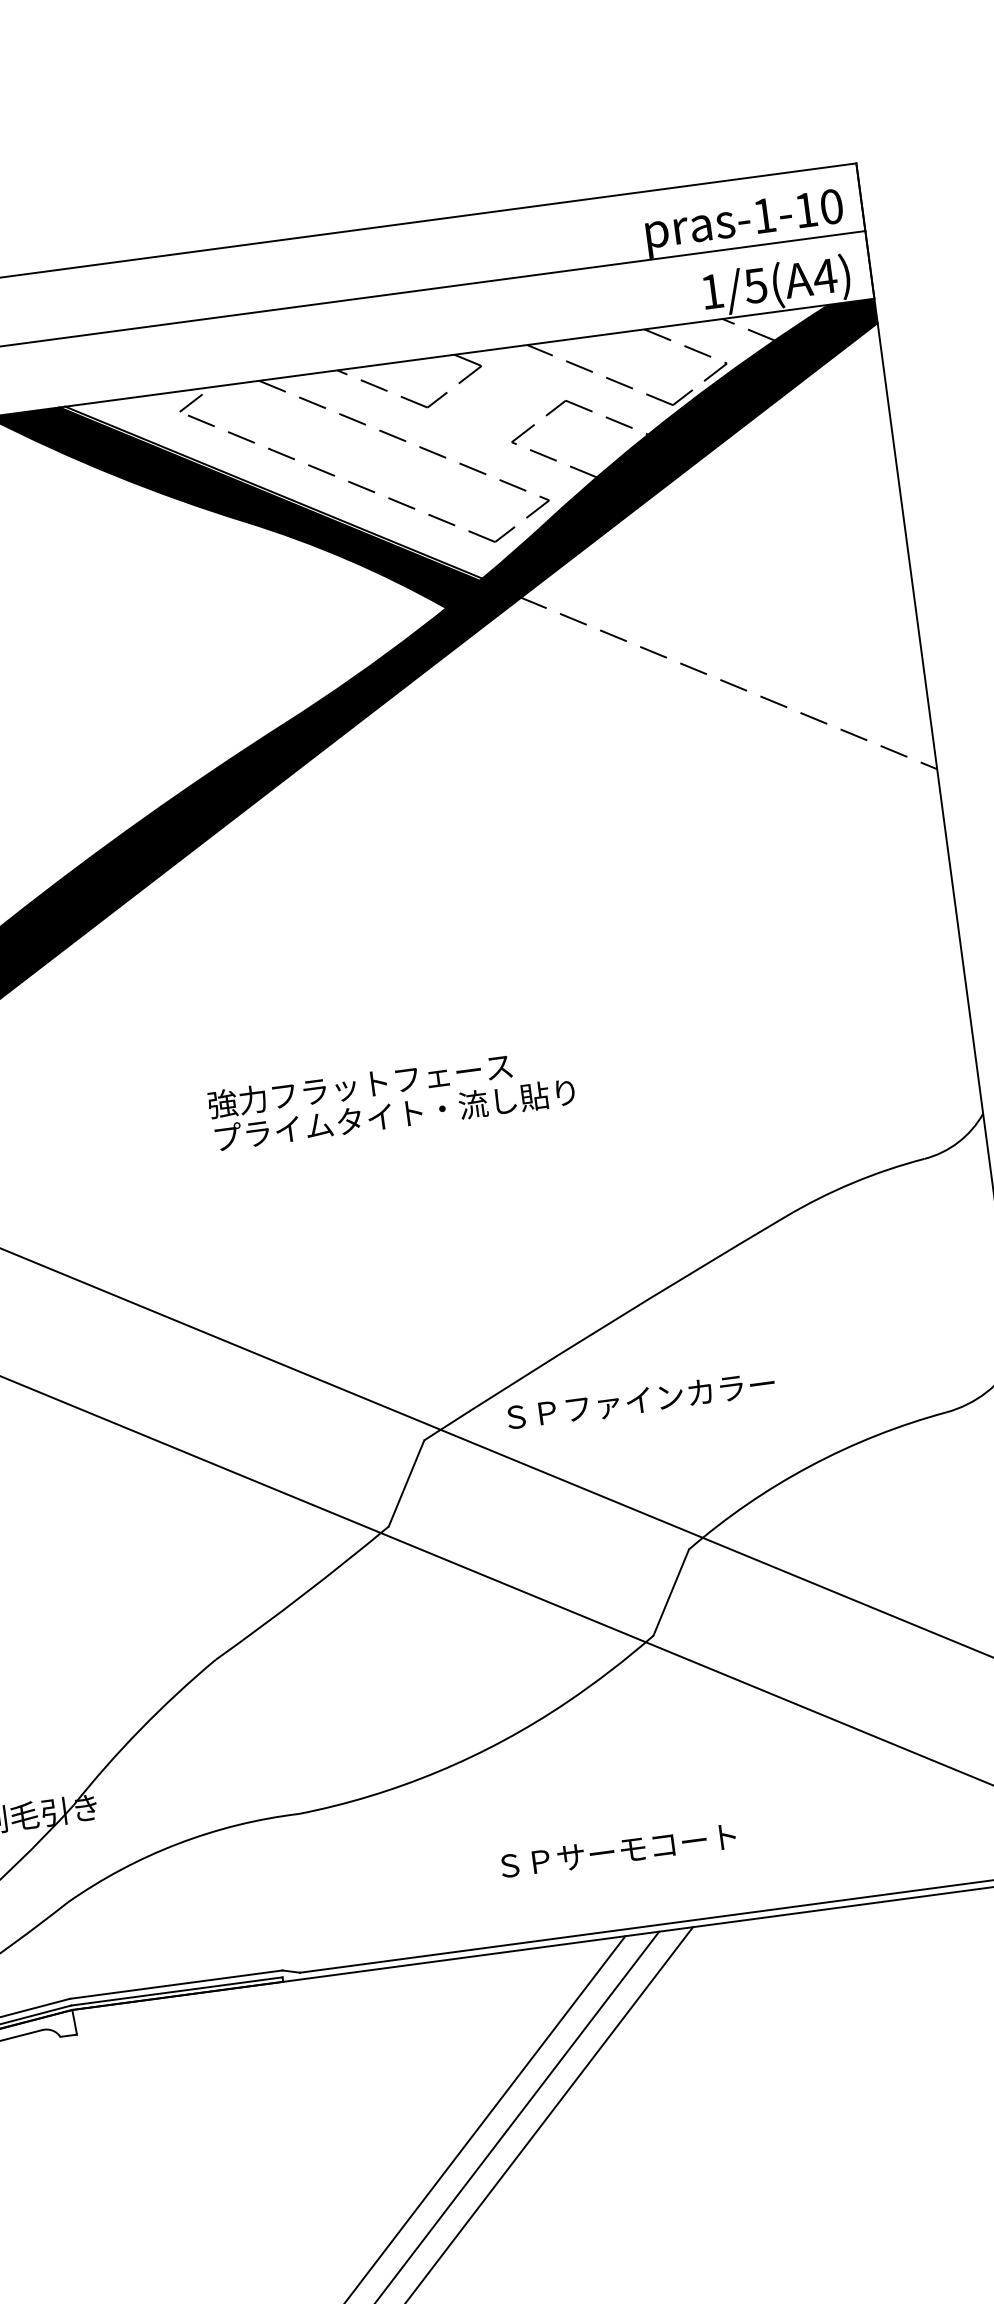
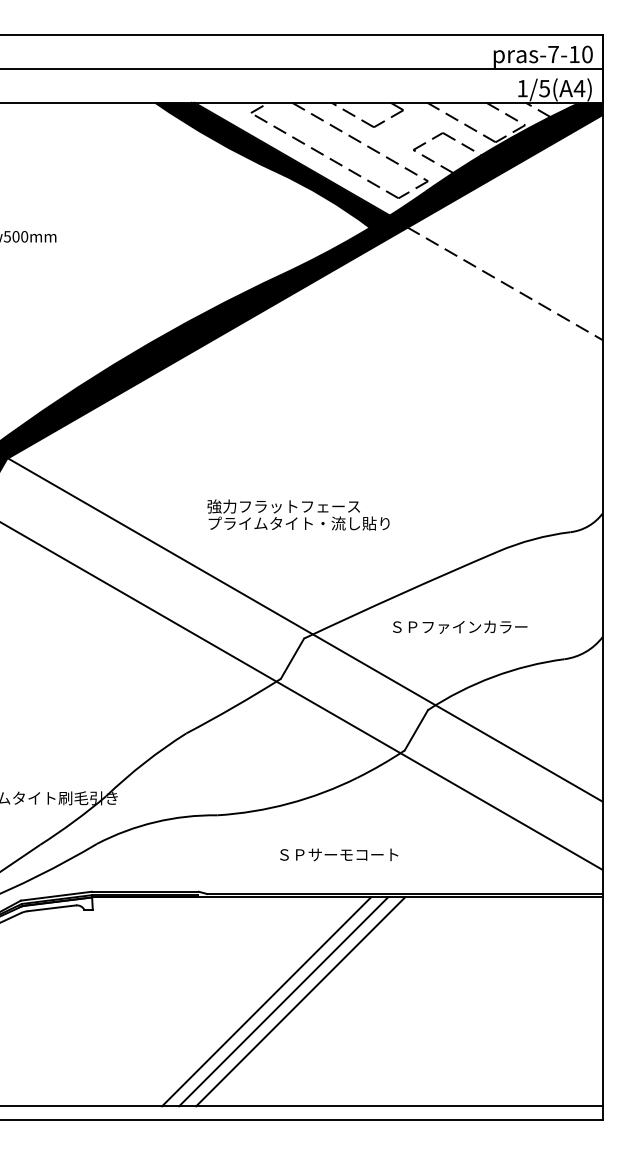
text: (764, 215) -> (553, 54), pras-1-10 -> pras-7-10
text: (391, 1097) -> (298, 514), moved
text: (641, 1399) -> (460, 626), moved
text: (619, 1850) -> (339, 854), moved

